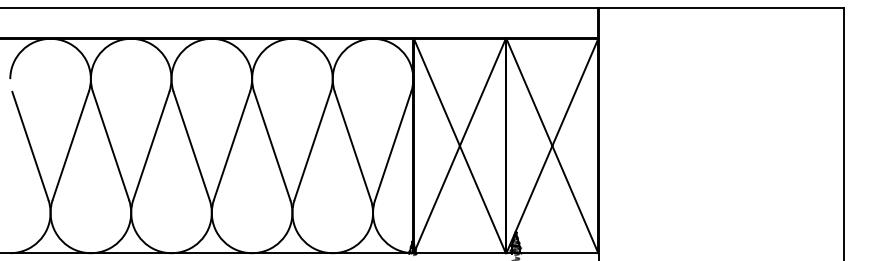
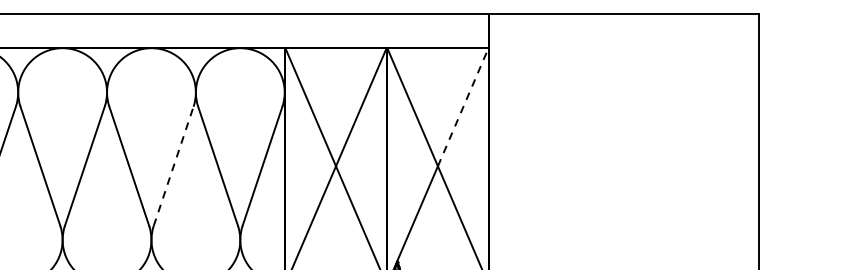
line: (575, 91) -> (463, 106), solid -> dashed
line: (312, 145) -> (173, 165), solid -> dashed

